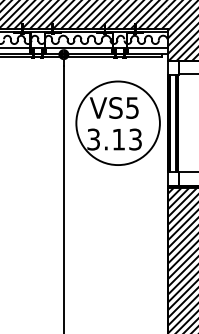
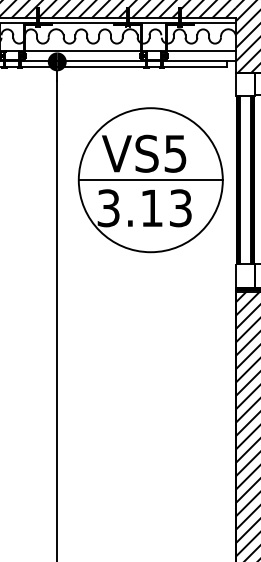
line: (117, 123) -> (149, 180), added

